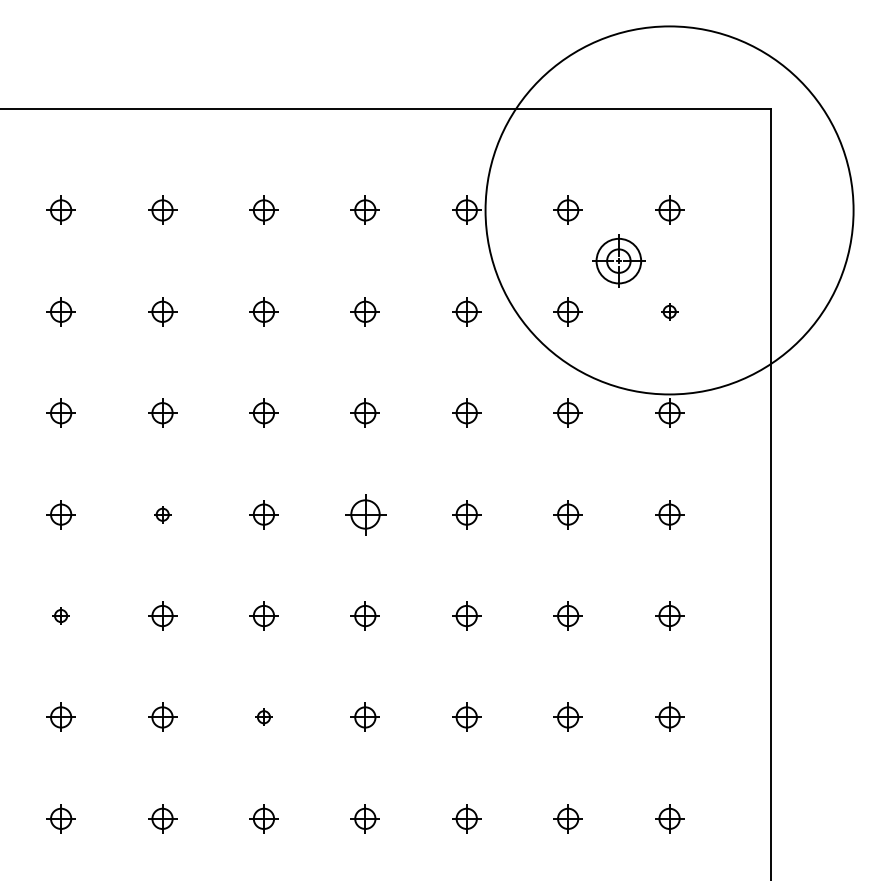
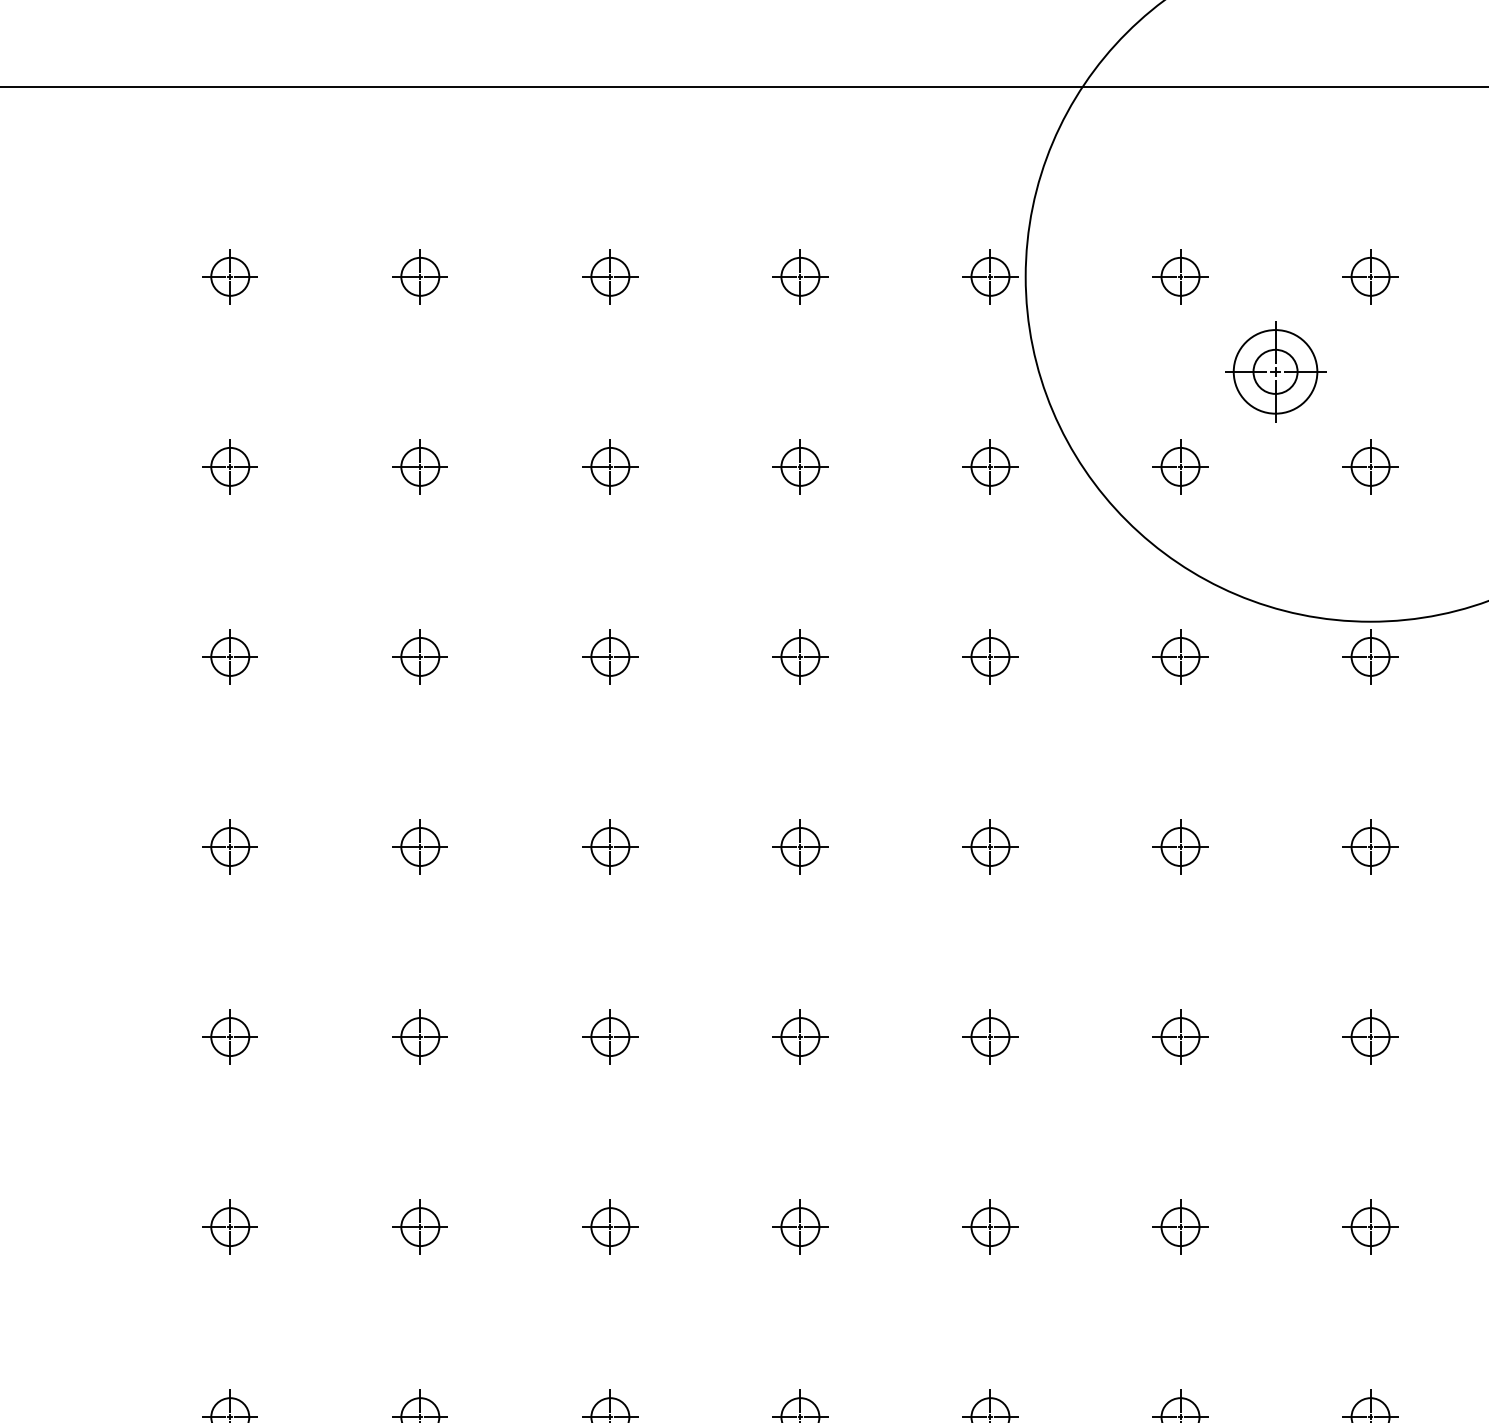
part: (669, 311) -> (1370, 466), size x1.67
part: (162, 514) -> (420, 846), size x1.67
part: (364, 514) -> (798, 846), size x0.71
part: (60, 615) -> (229, 1036), size x1.67
part: (263, 716) -> (609, 1225), size x1.67

